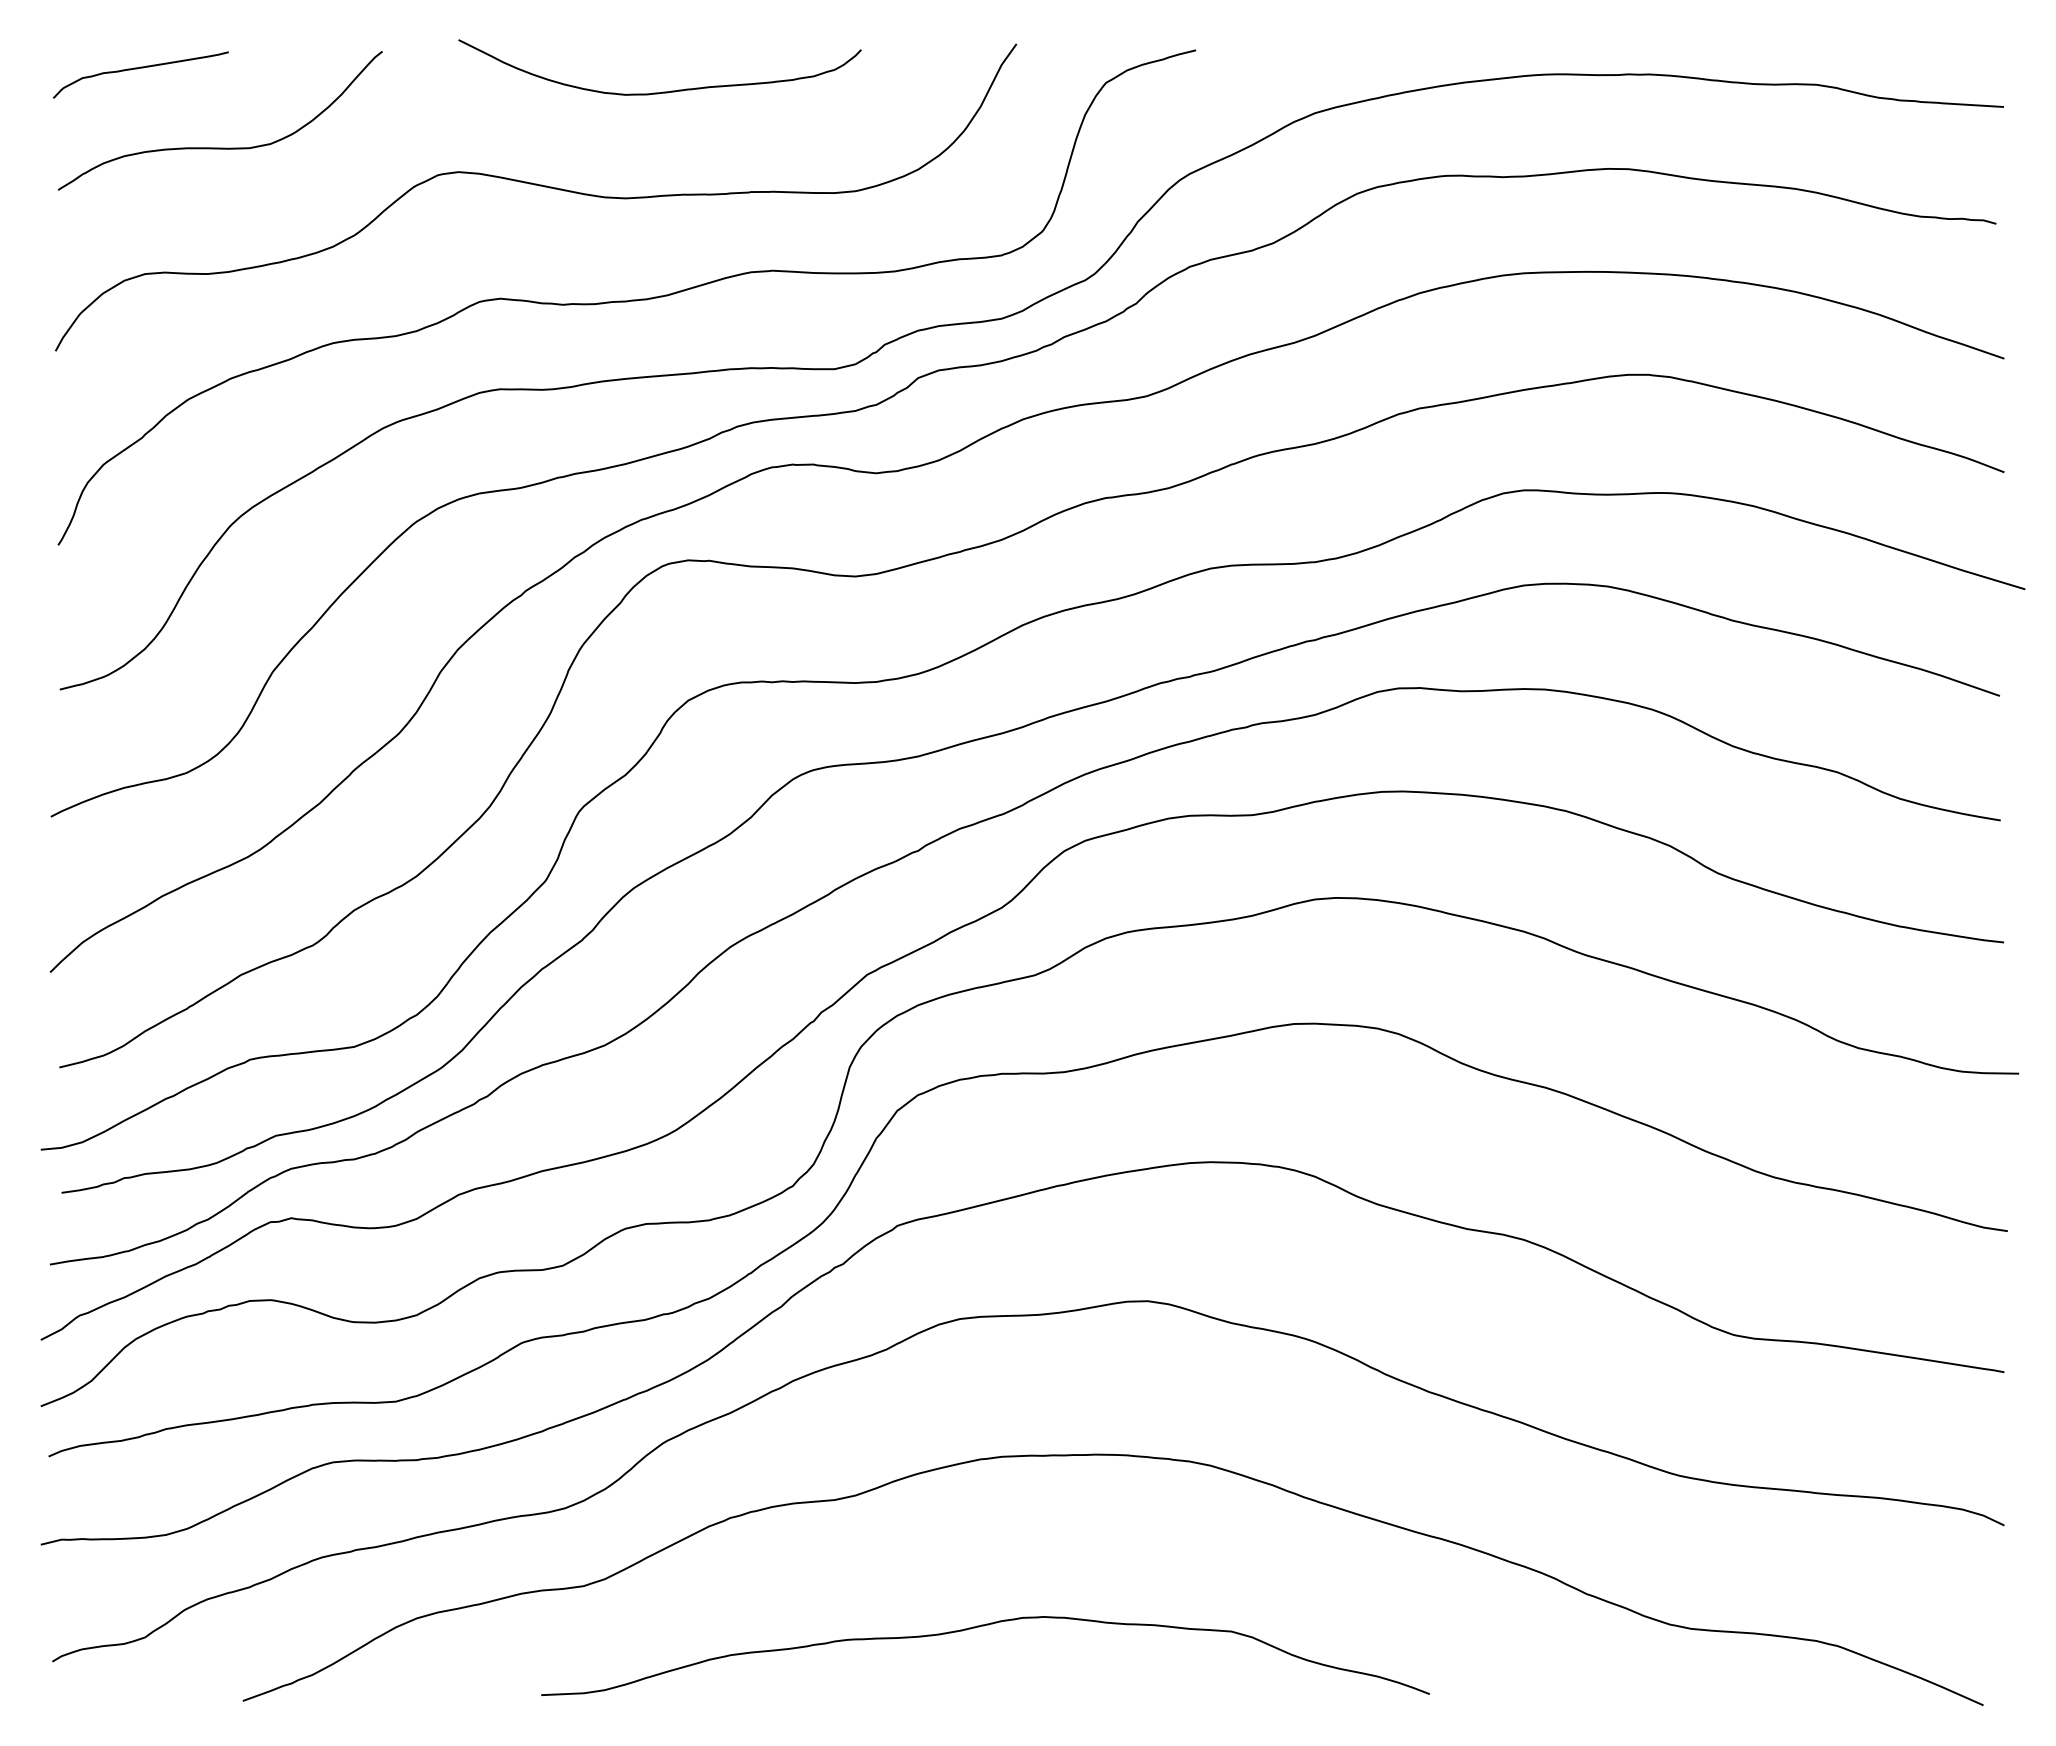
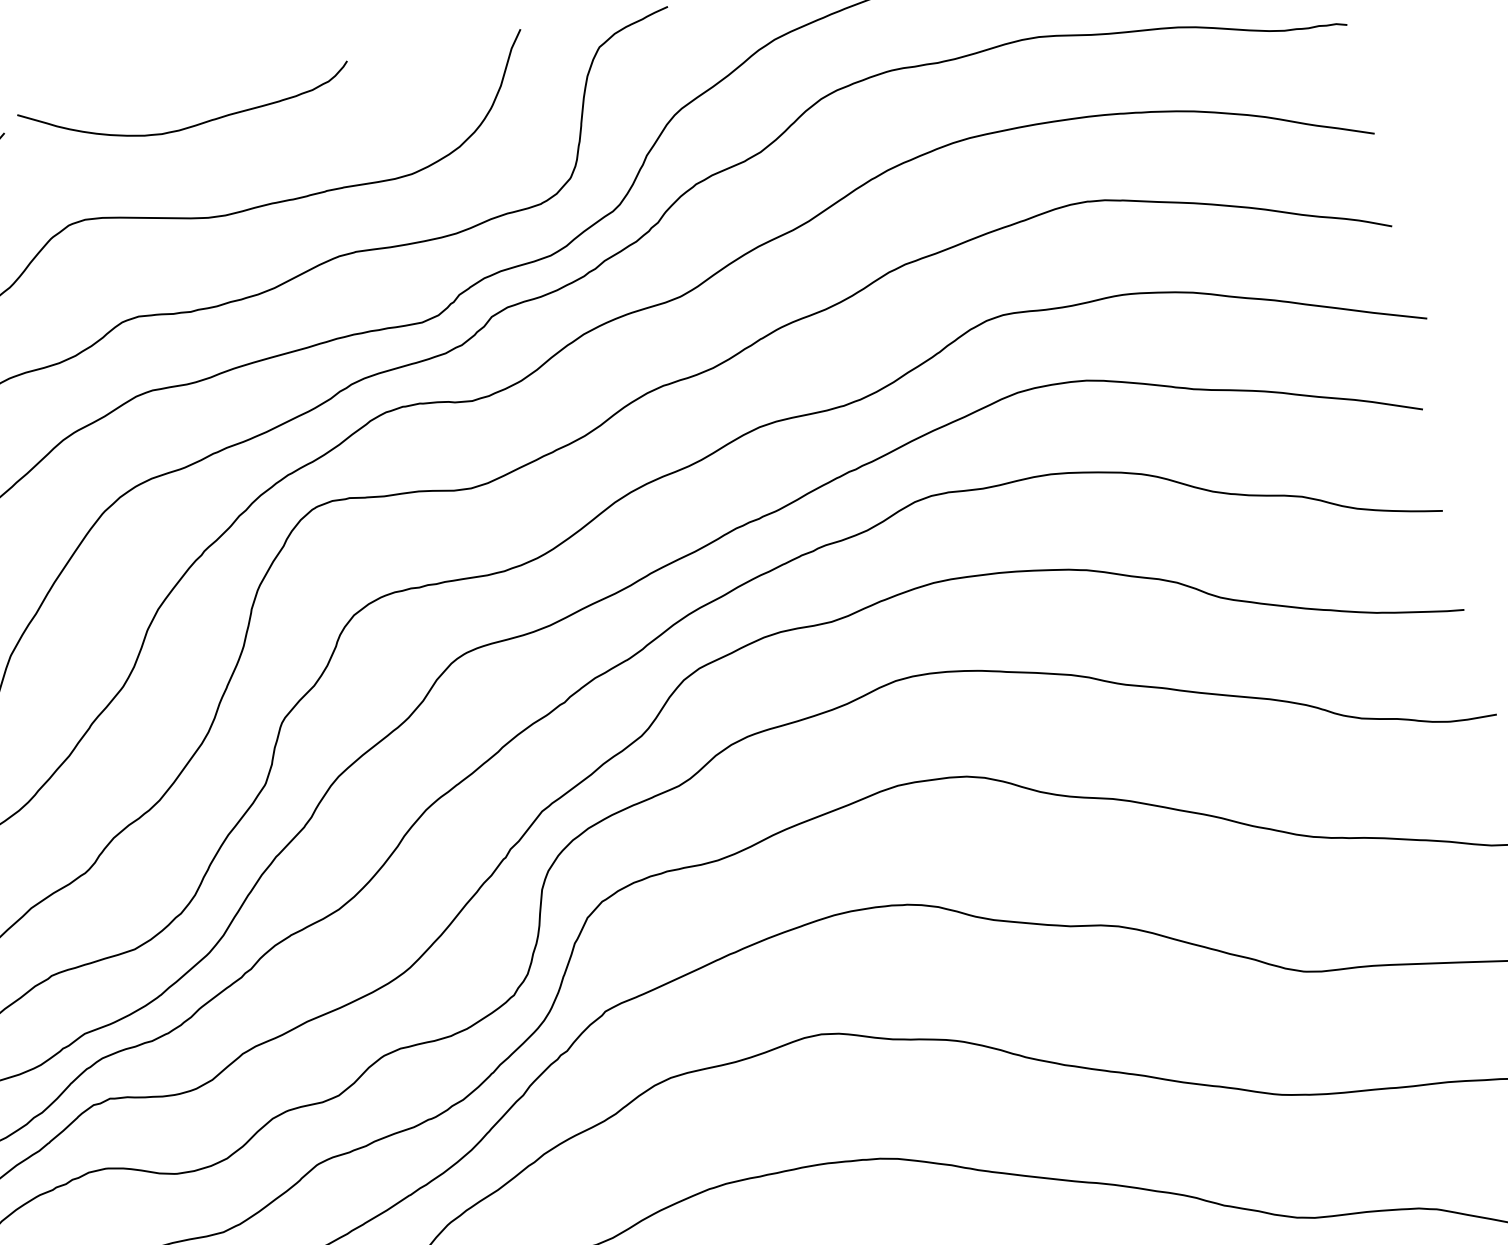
curve: (662, 91) -> (191, 125), moved

